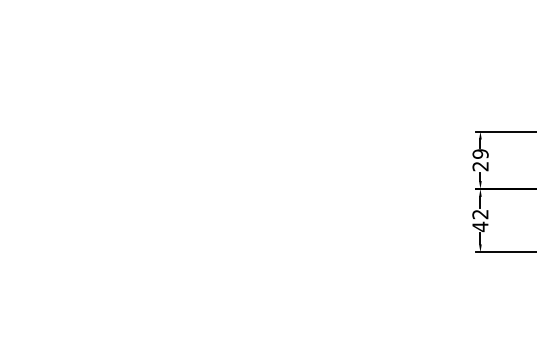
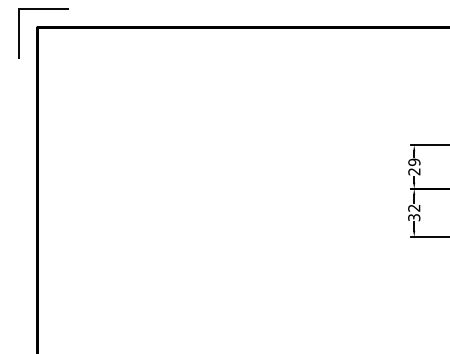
text: (480, 226) -> (414, 217), 42 -> 32

